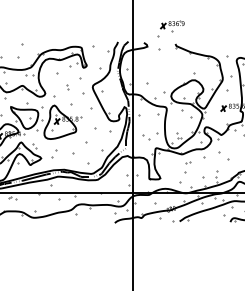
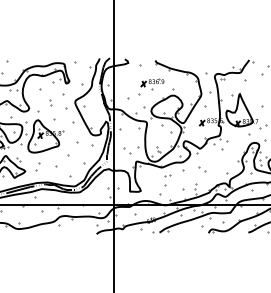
part: (171, 28) -> (151, 86), moved
part: (223, 156) -> (202, 169), size x0.62

